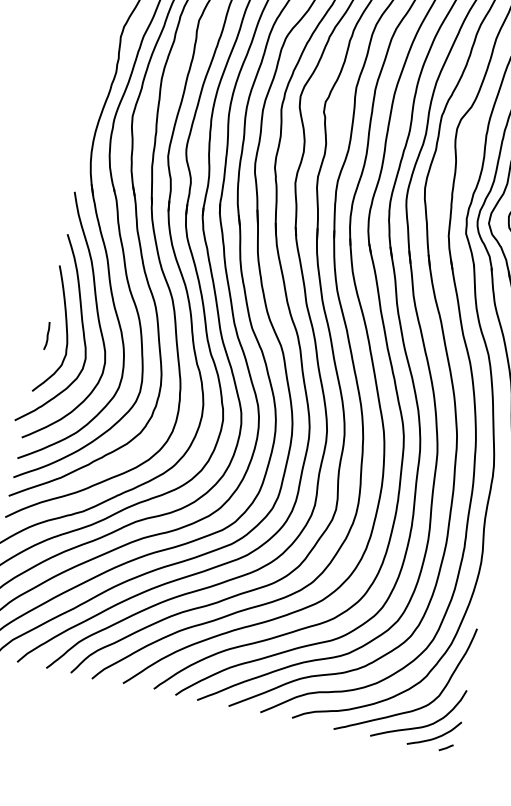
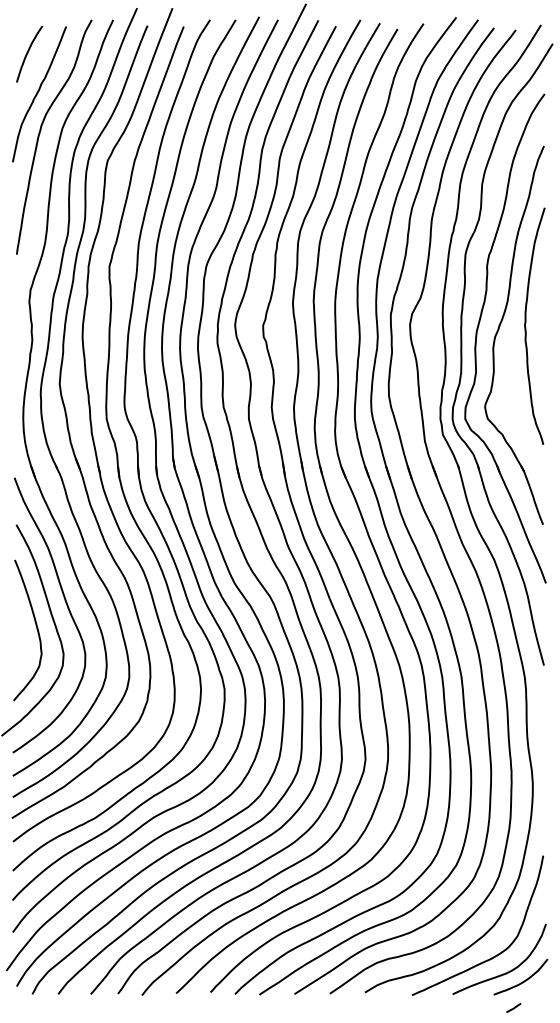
line: (47, 335) -> (17, 637), removed
line: (446, 747) -> (513, 1007), moved

